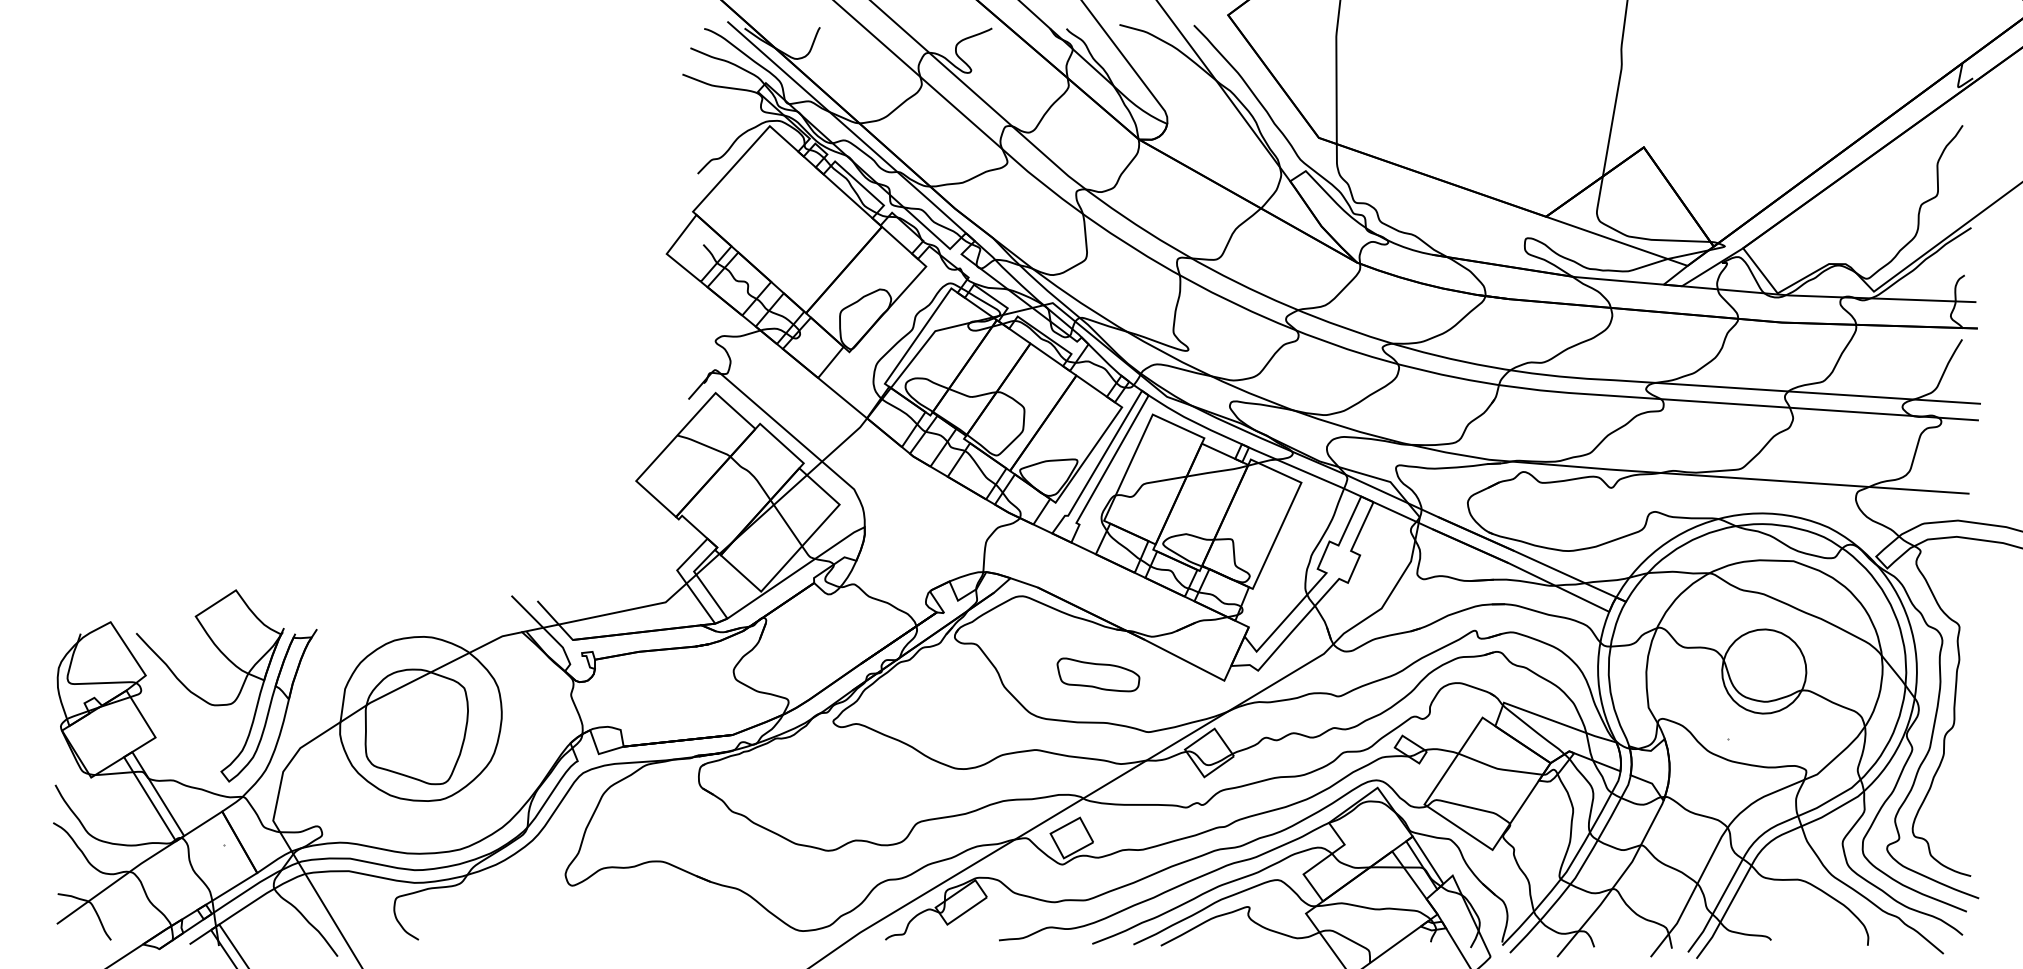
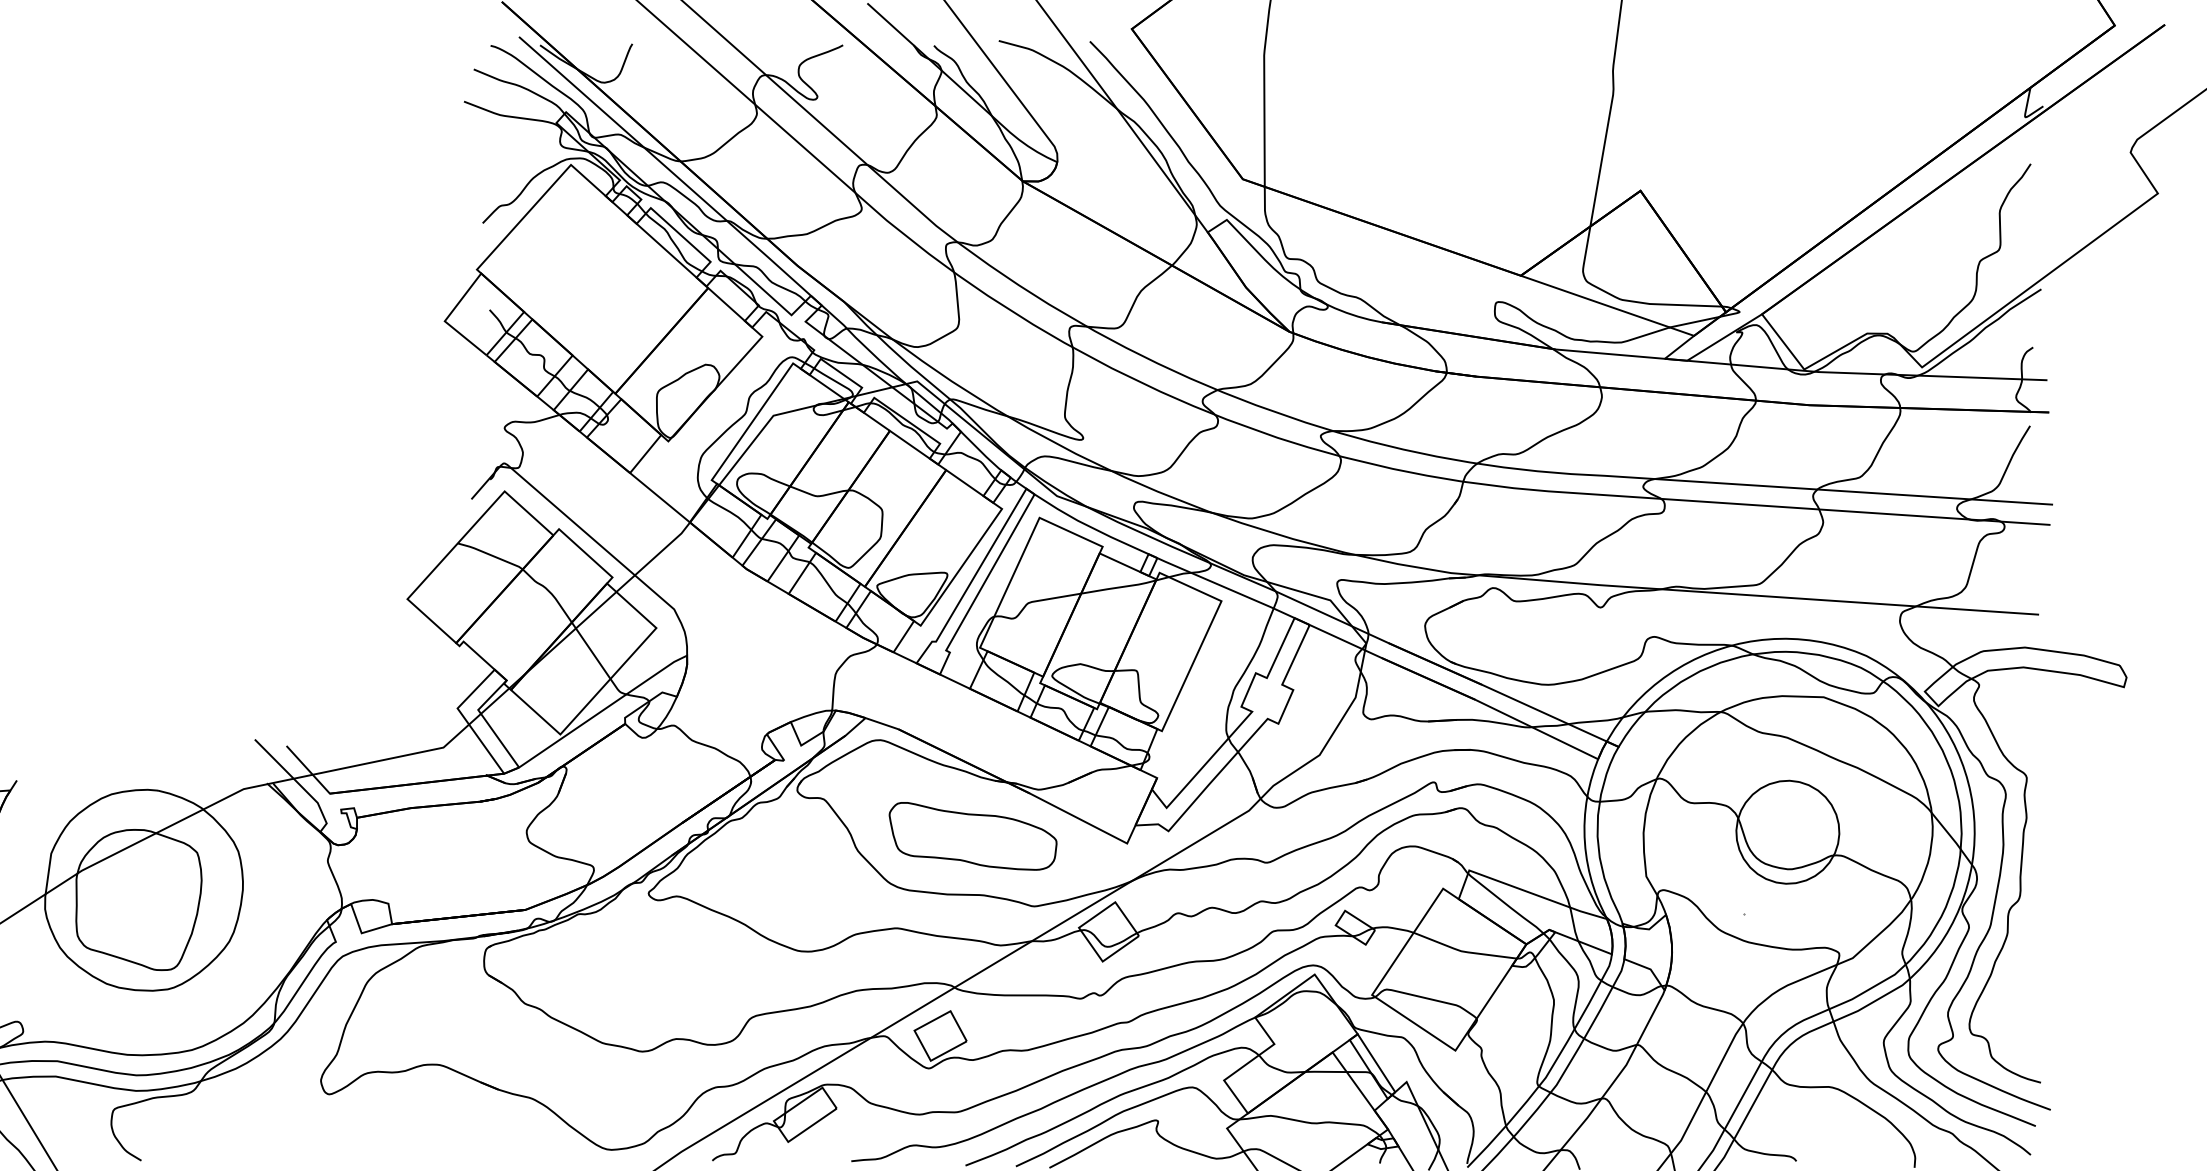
part: (1098, 674) -> (973, 835), size x1.67

